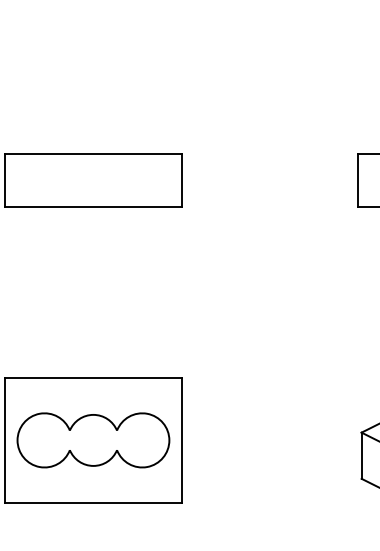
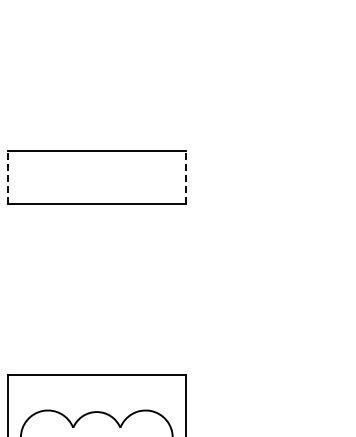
line: (4, 180) -> (7, 177), solid -> dashed
line: (182, 180) -> (185, 177), solid -> dashed

